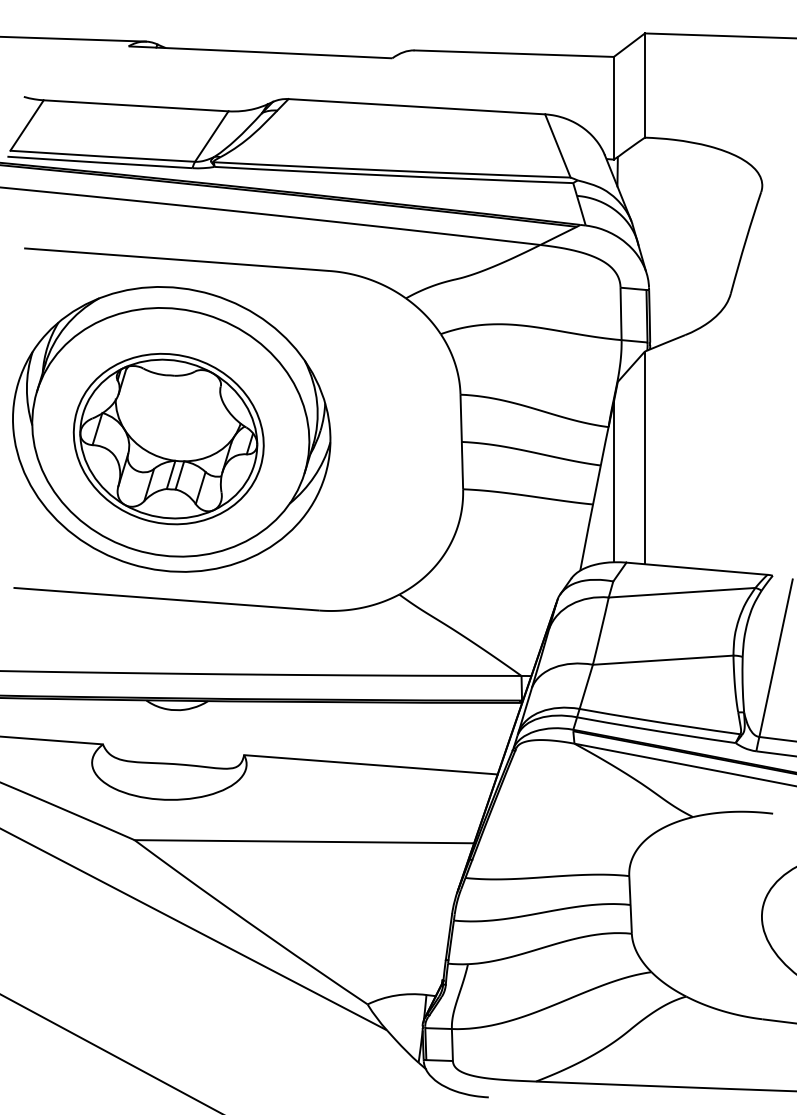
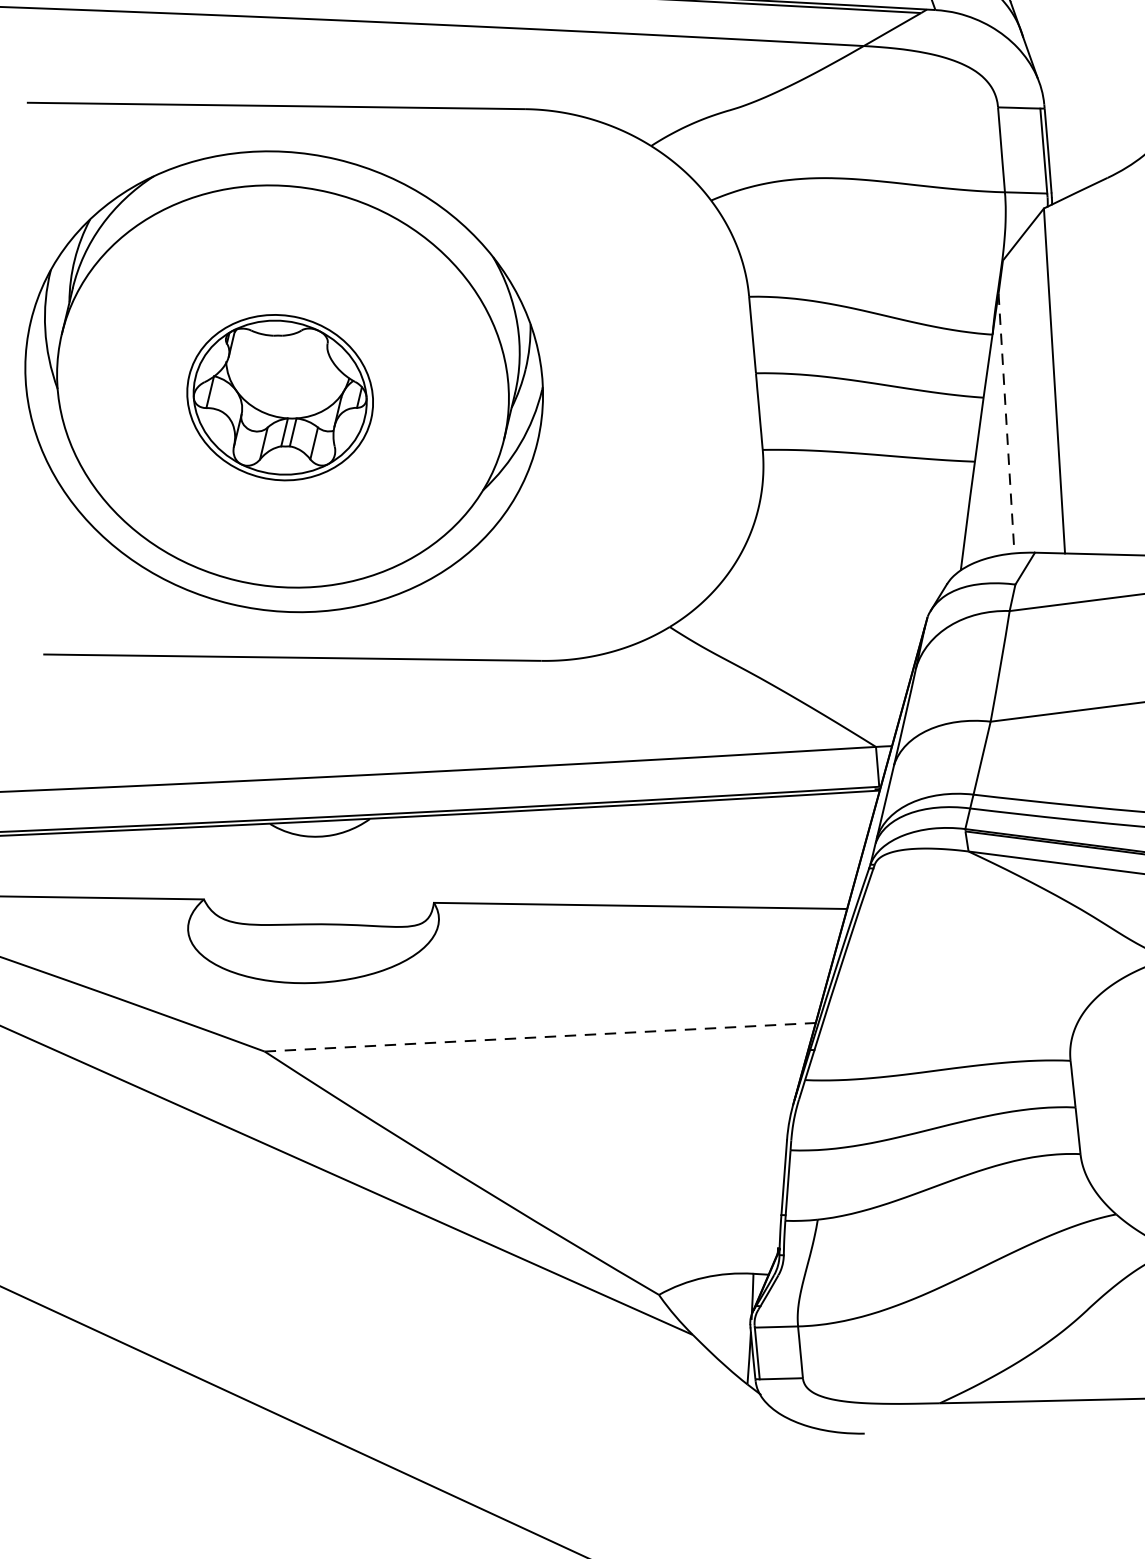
part: (168, 438) -> (279, 396), size x0.6
line: (613, 482) -> (1005, 424), solid -> dashed
line: (304, 841) -> (540, 1036), solid -> dashed

